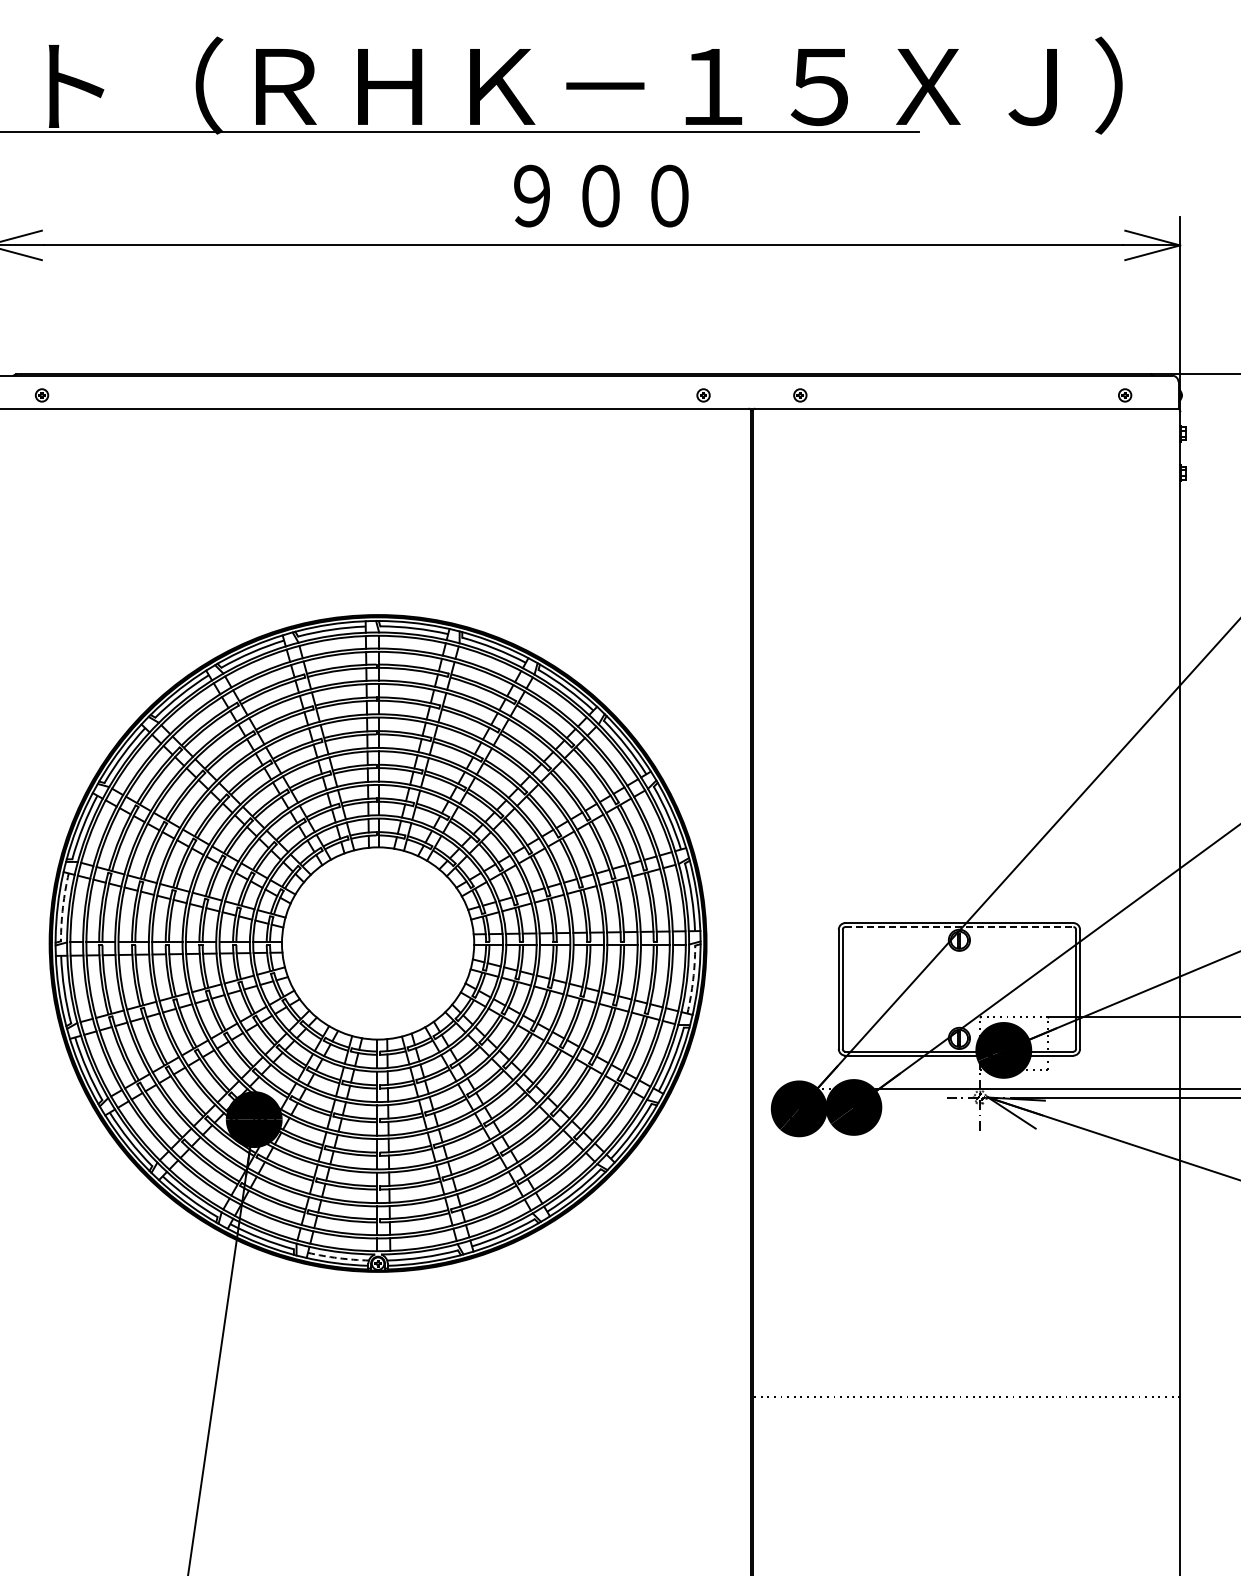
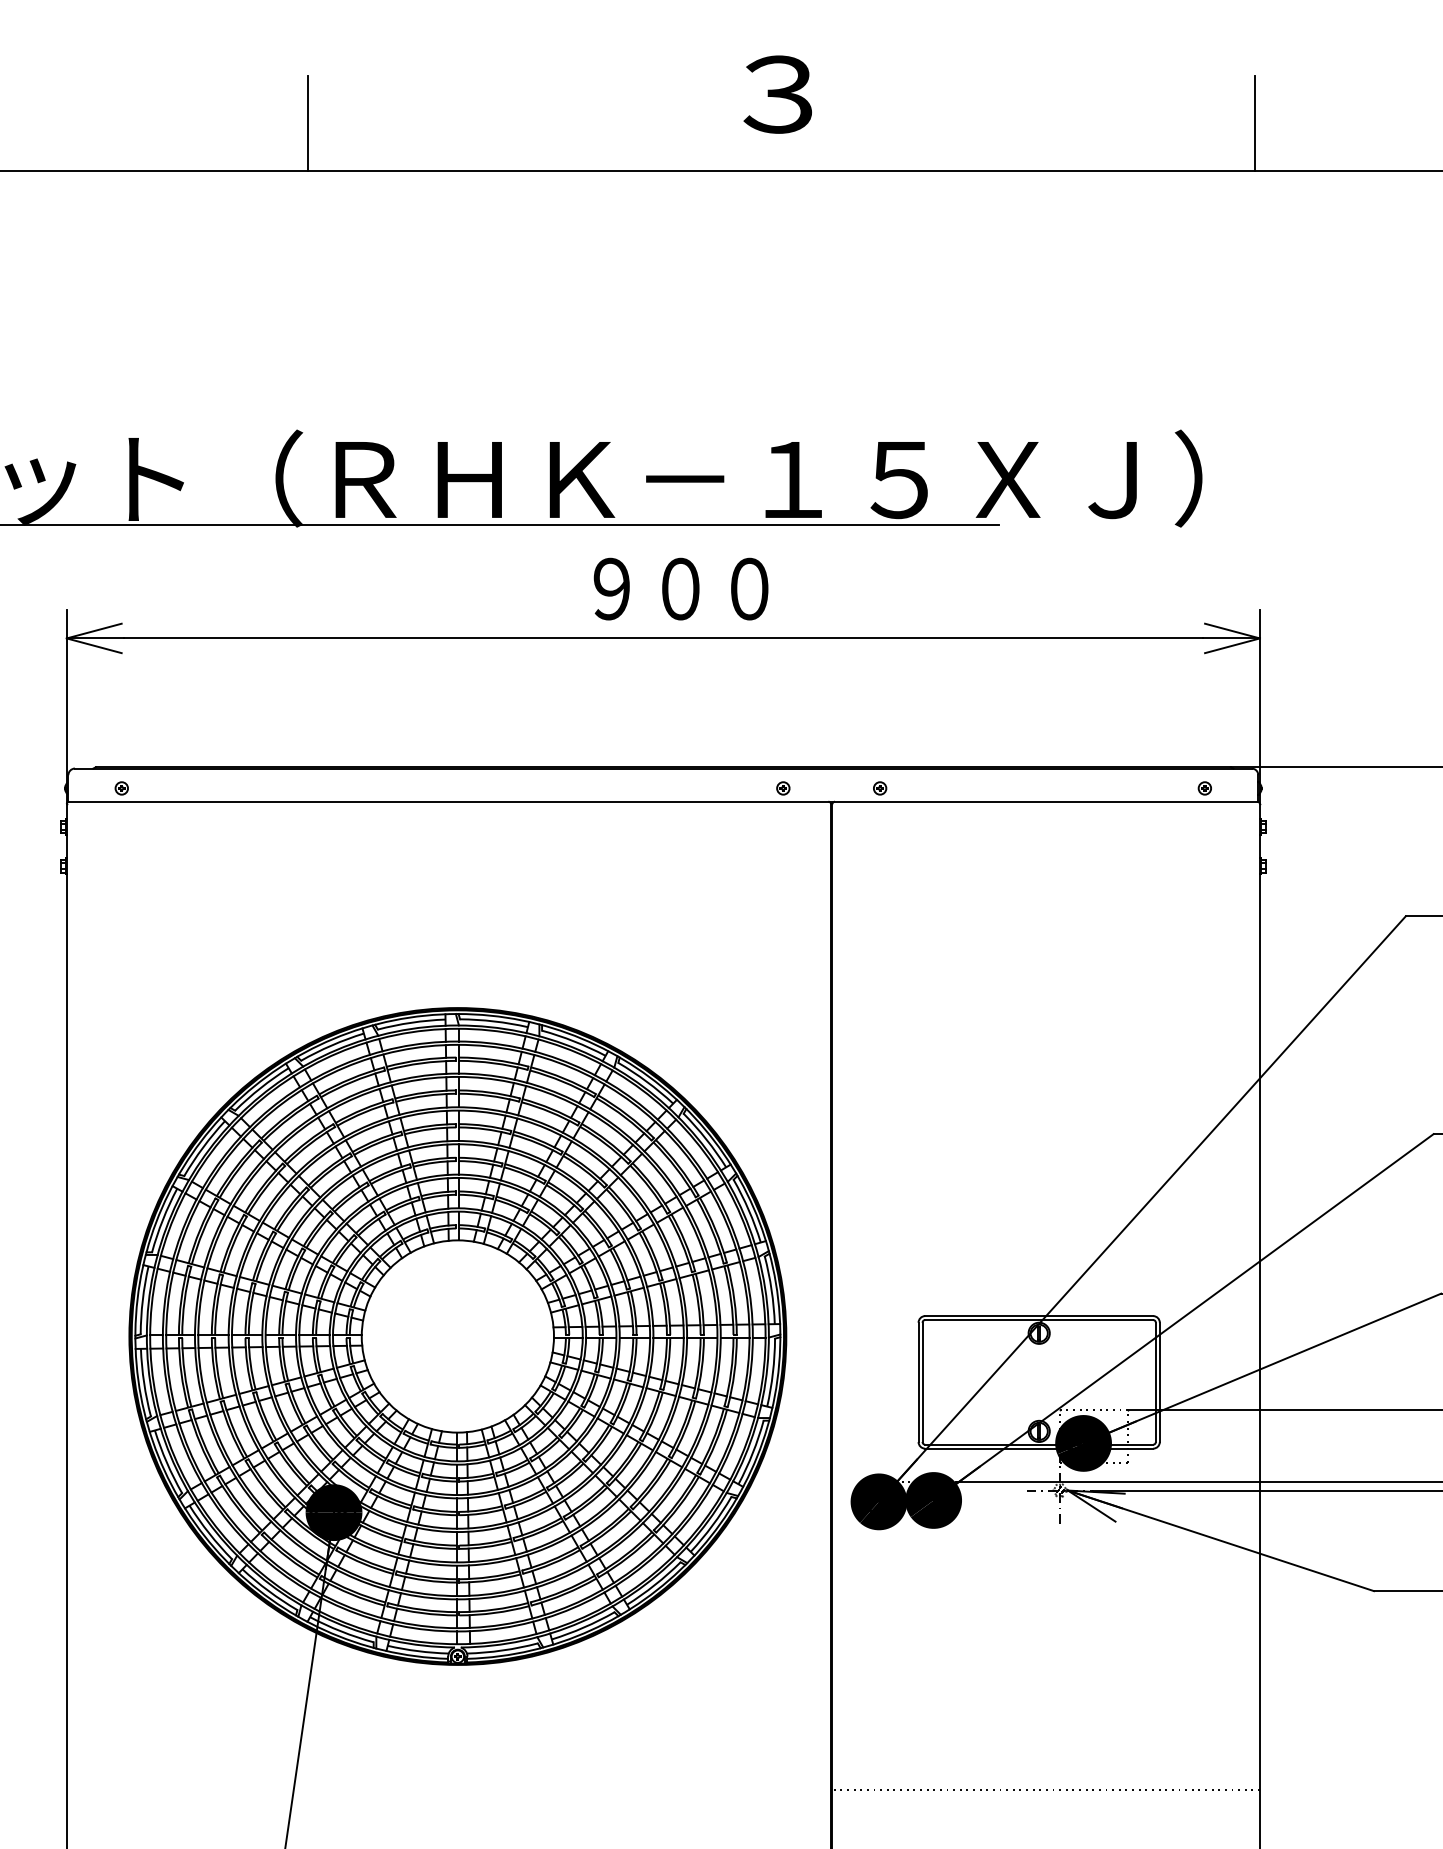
arc: (62, 907) -> (142, 1300), dashed -> solid
line: (959, 927) -> (1039, 1320), dashed -> solid
arc: (692, 979) -> (772, 1372), dashed -> solid
arc: (338, 1258) -> (418, 1651), dashed -> solid

